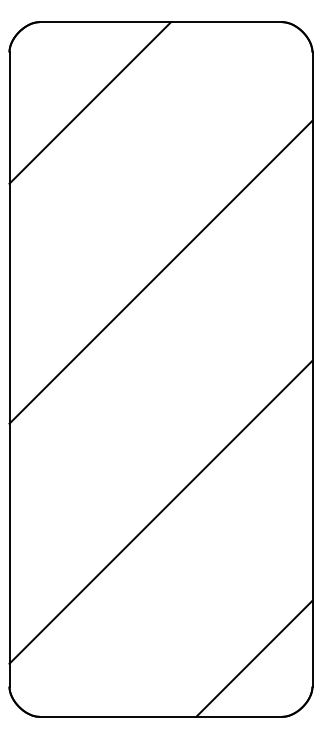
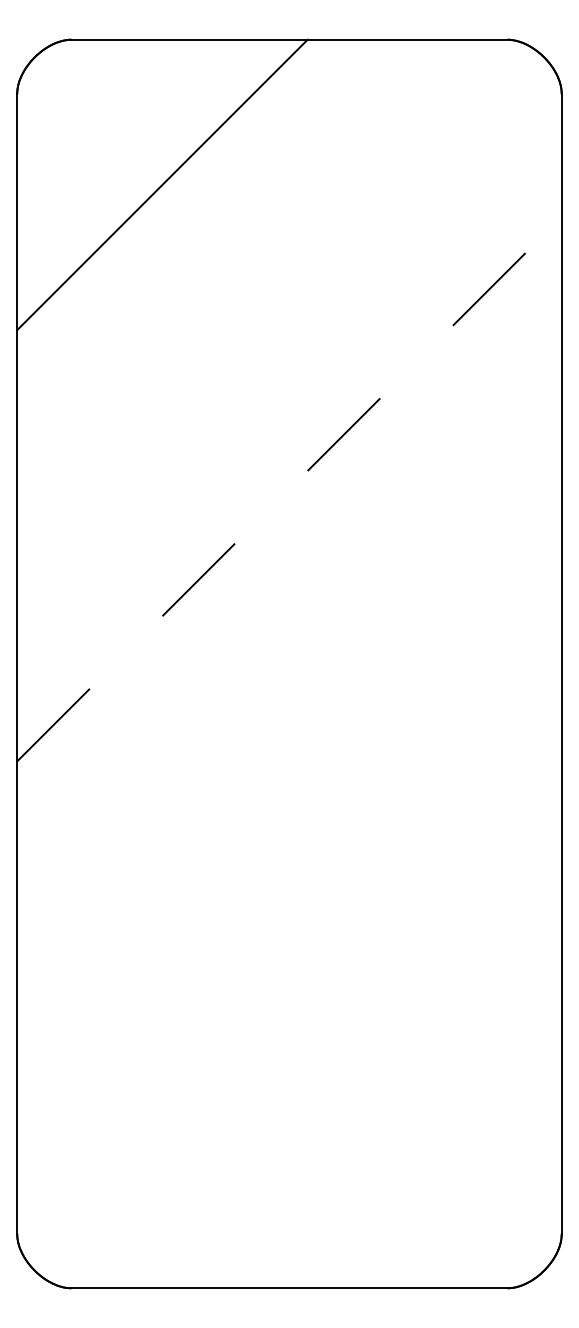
line: (161, 271) -> (290, 487), solid -> dashed
line: (160, 511) -> (288, 919), removed
line: (254, 658) -> (457, 1183), removed

